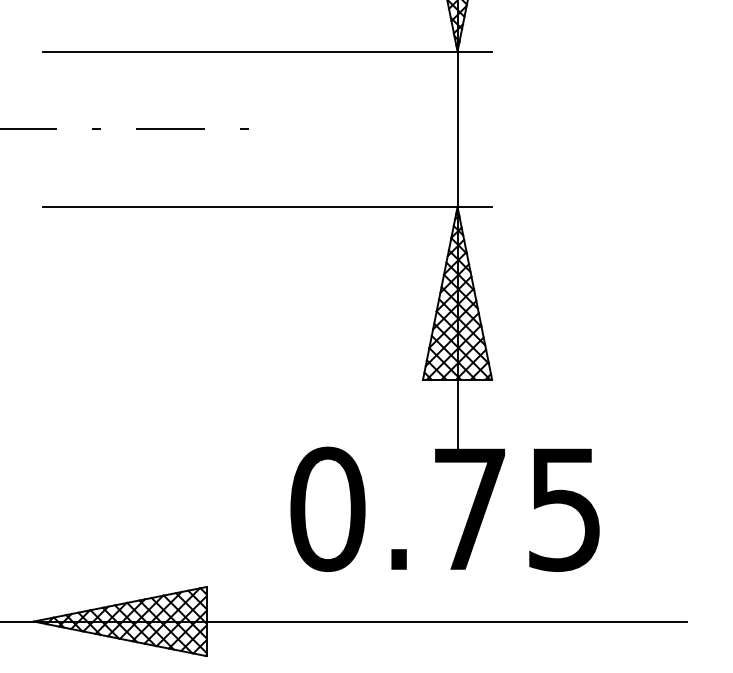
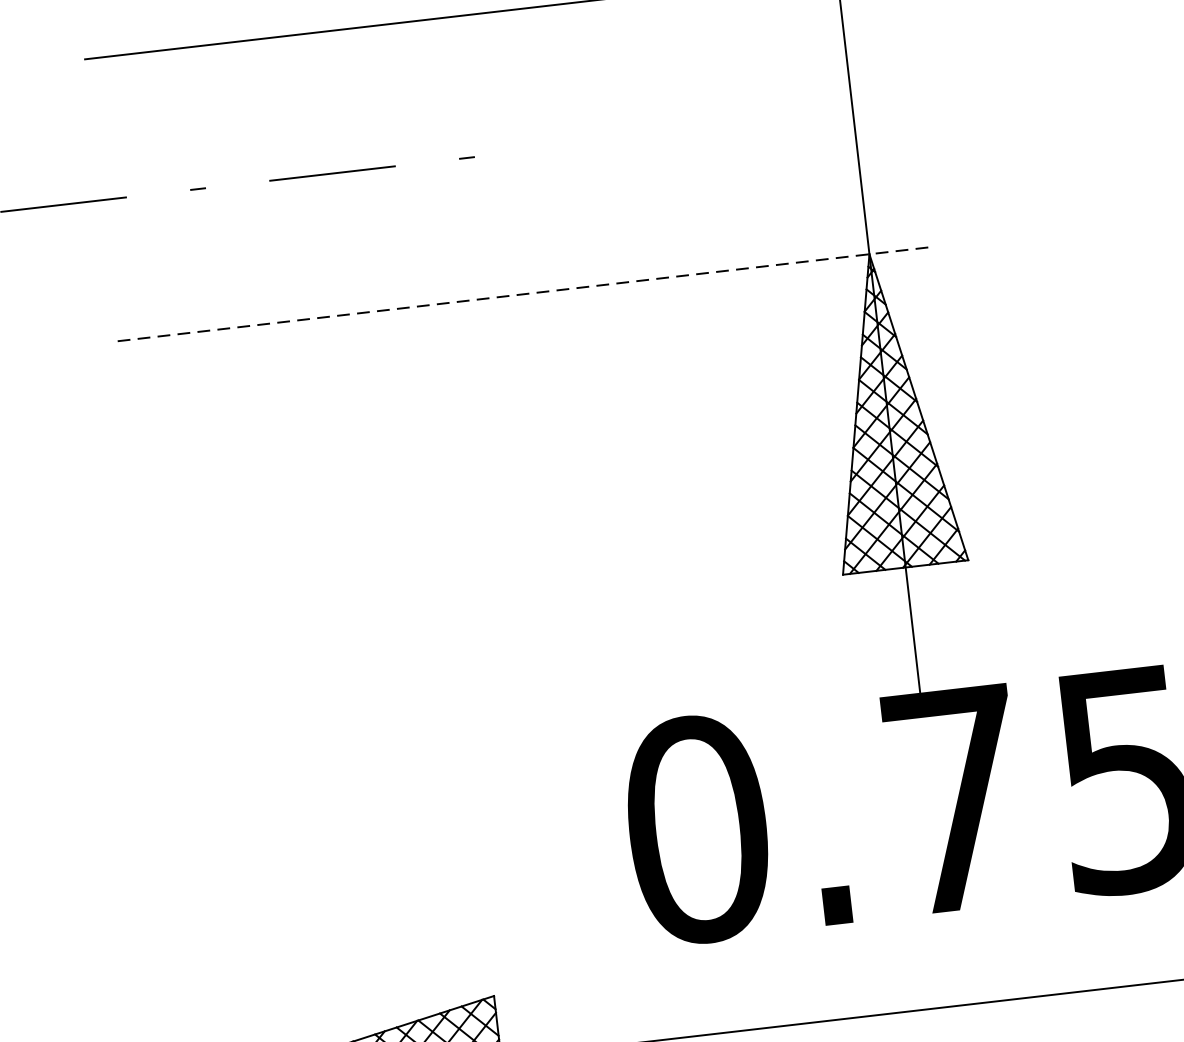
line: (267, 207) -> (524, 295), solid -> dashed

